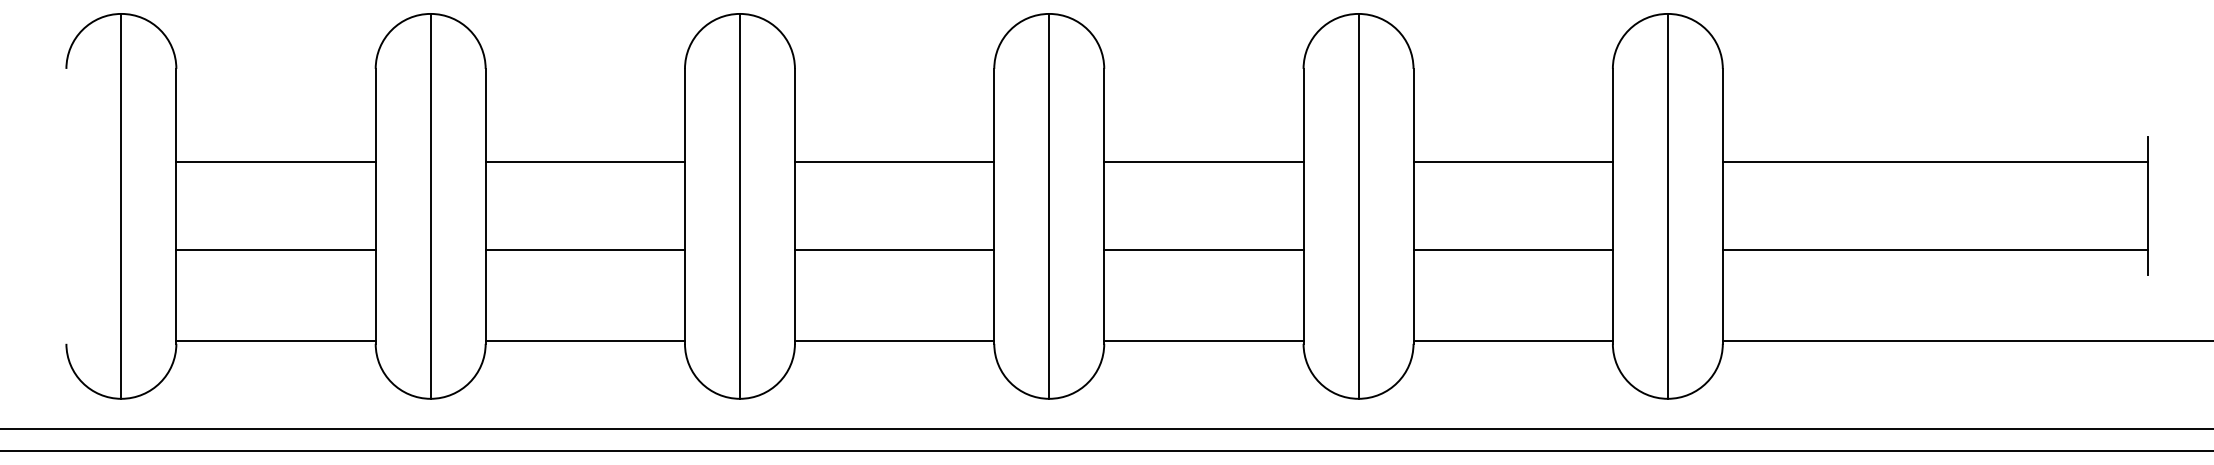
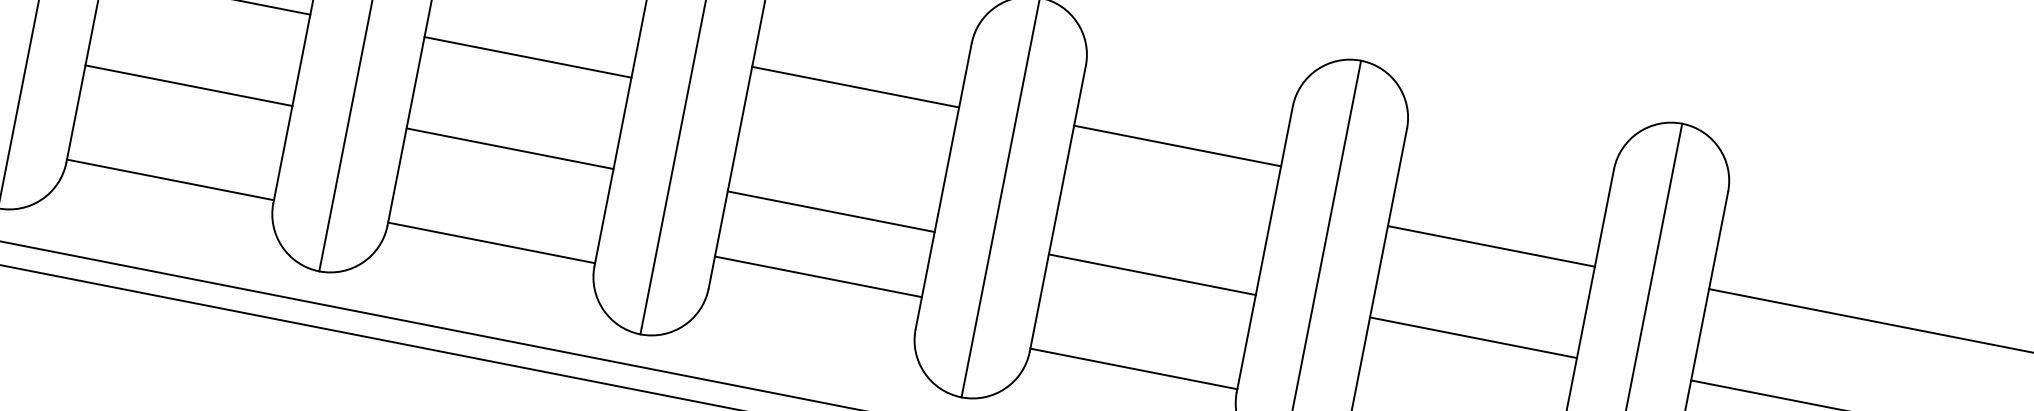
line: (894, 162) -> (855, 87), moved
line: (1203, 162) -> (1177, 146), moved
line: (894, 341) -> (818, 277), moved

